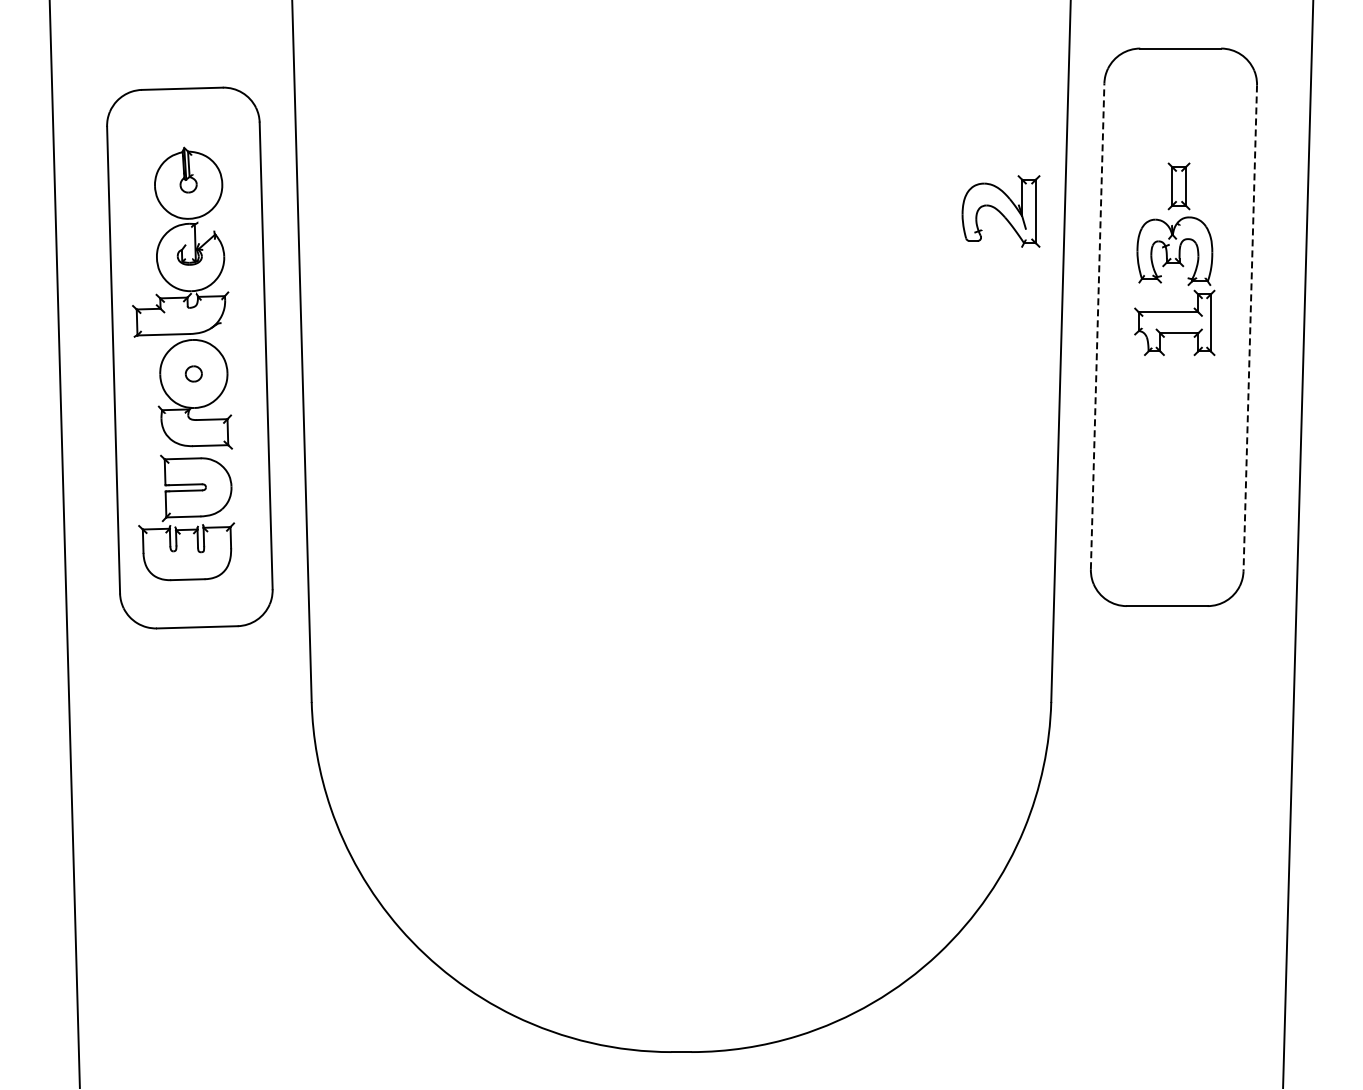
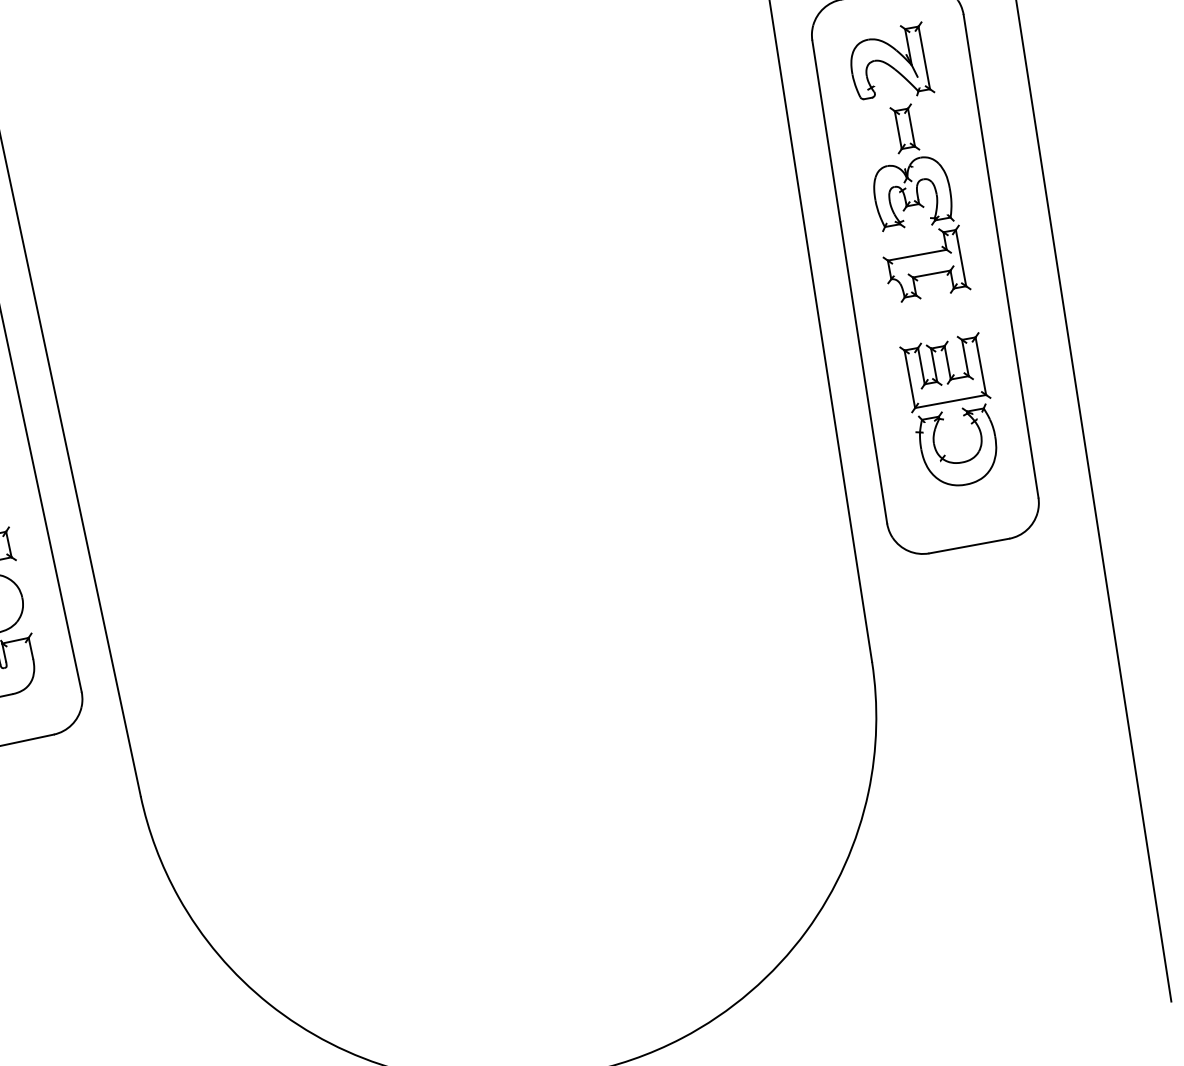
part: (1000, 211) -> (889, 64), moved
line: (1097, 326) -> (849, 282), dashed -> solid
line: (1250, 328) -> (1001, 256), dashed -> solid
part: (1165, 470) -> (943, 412), added

